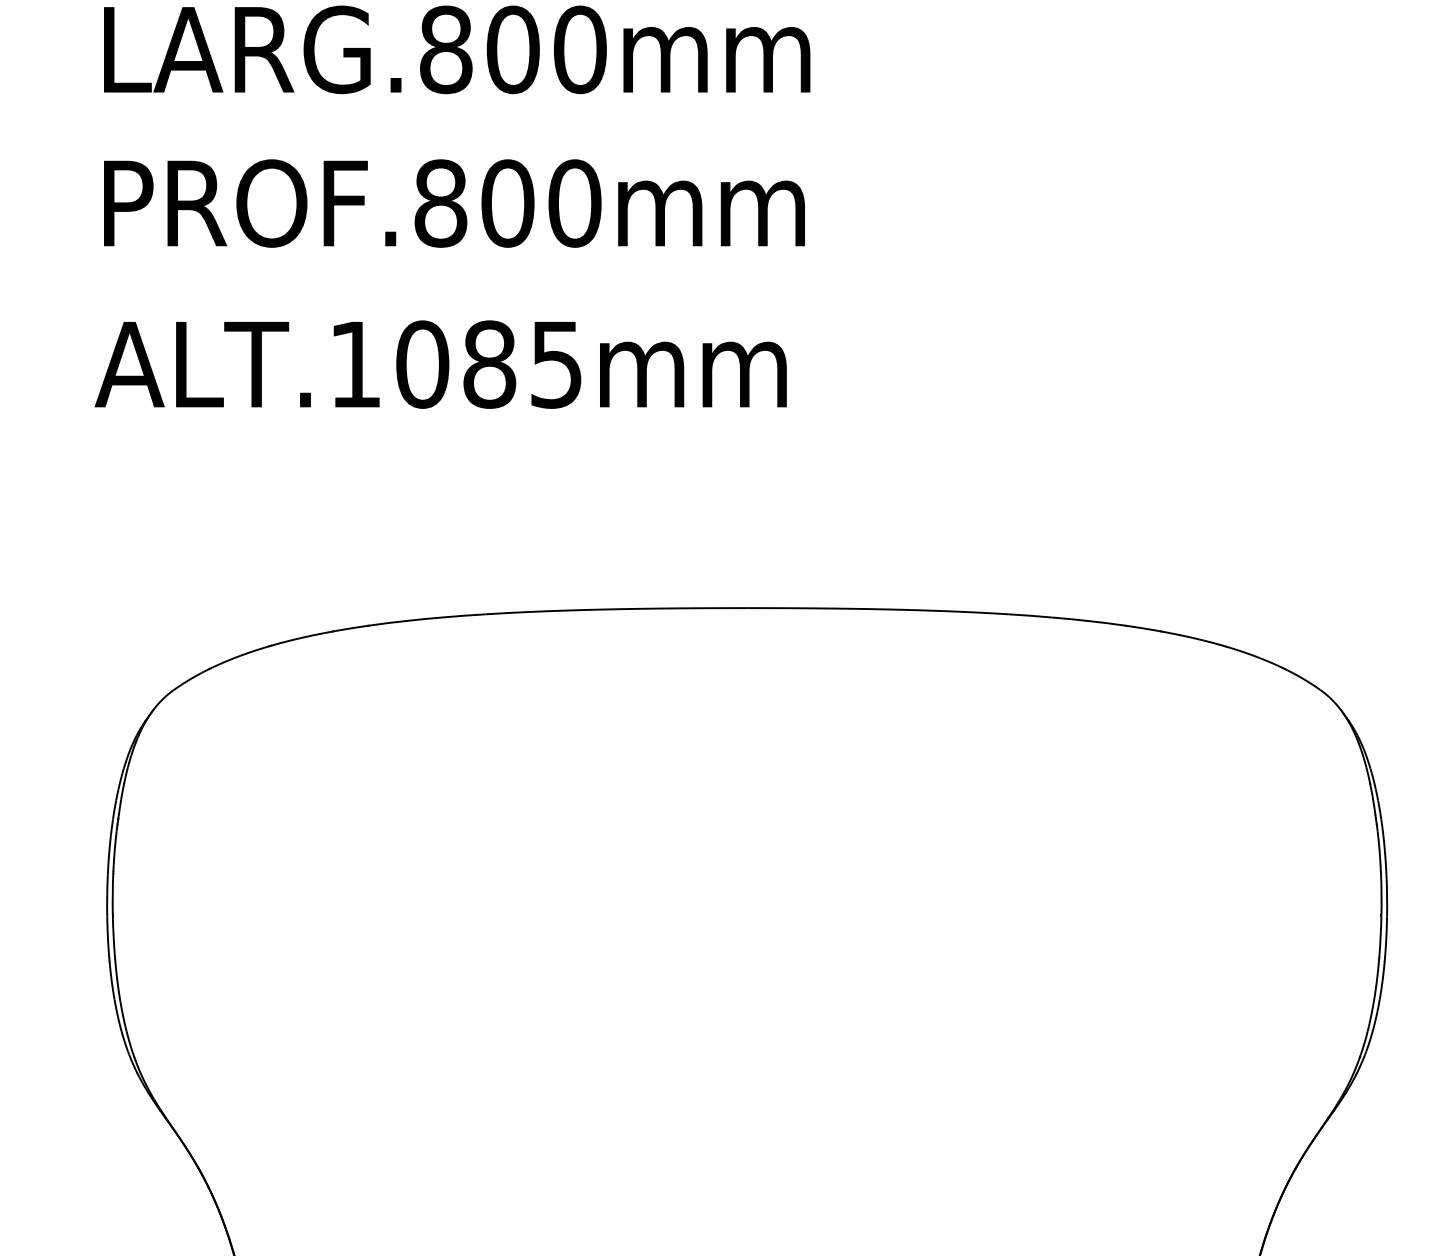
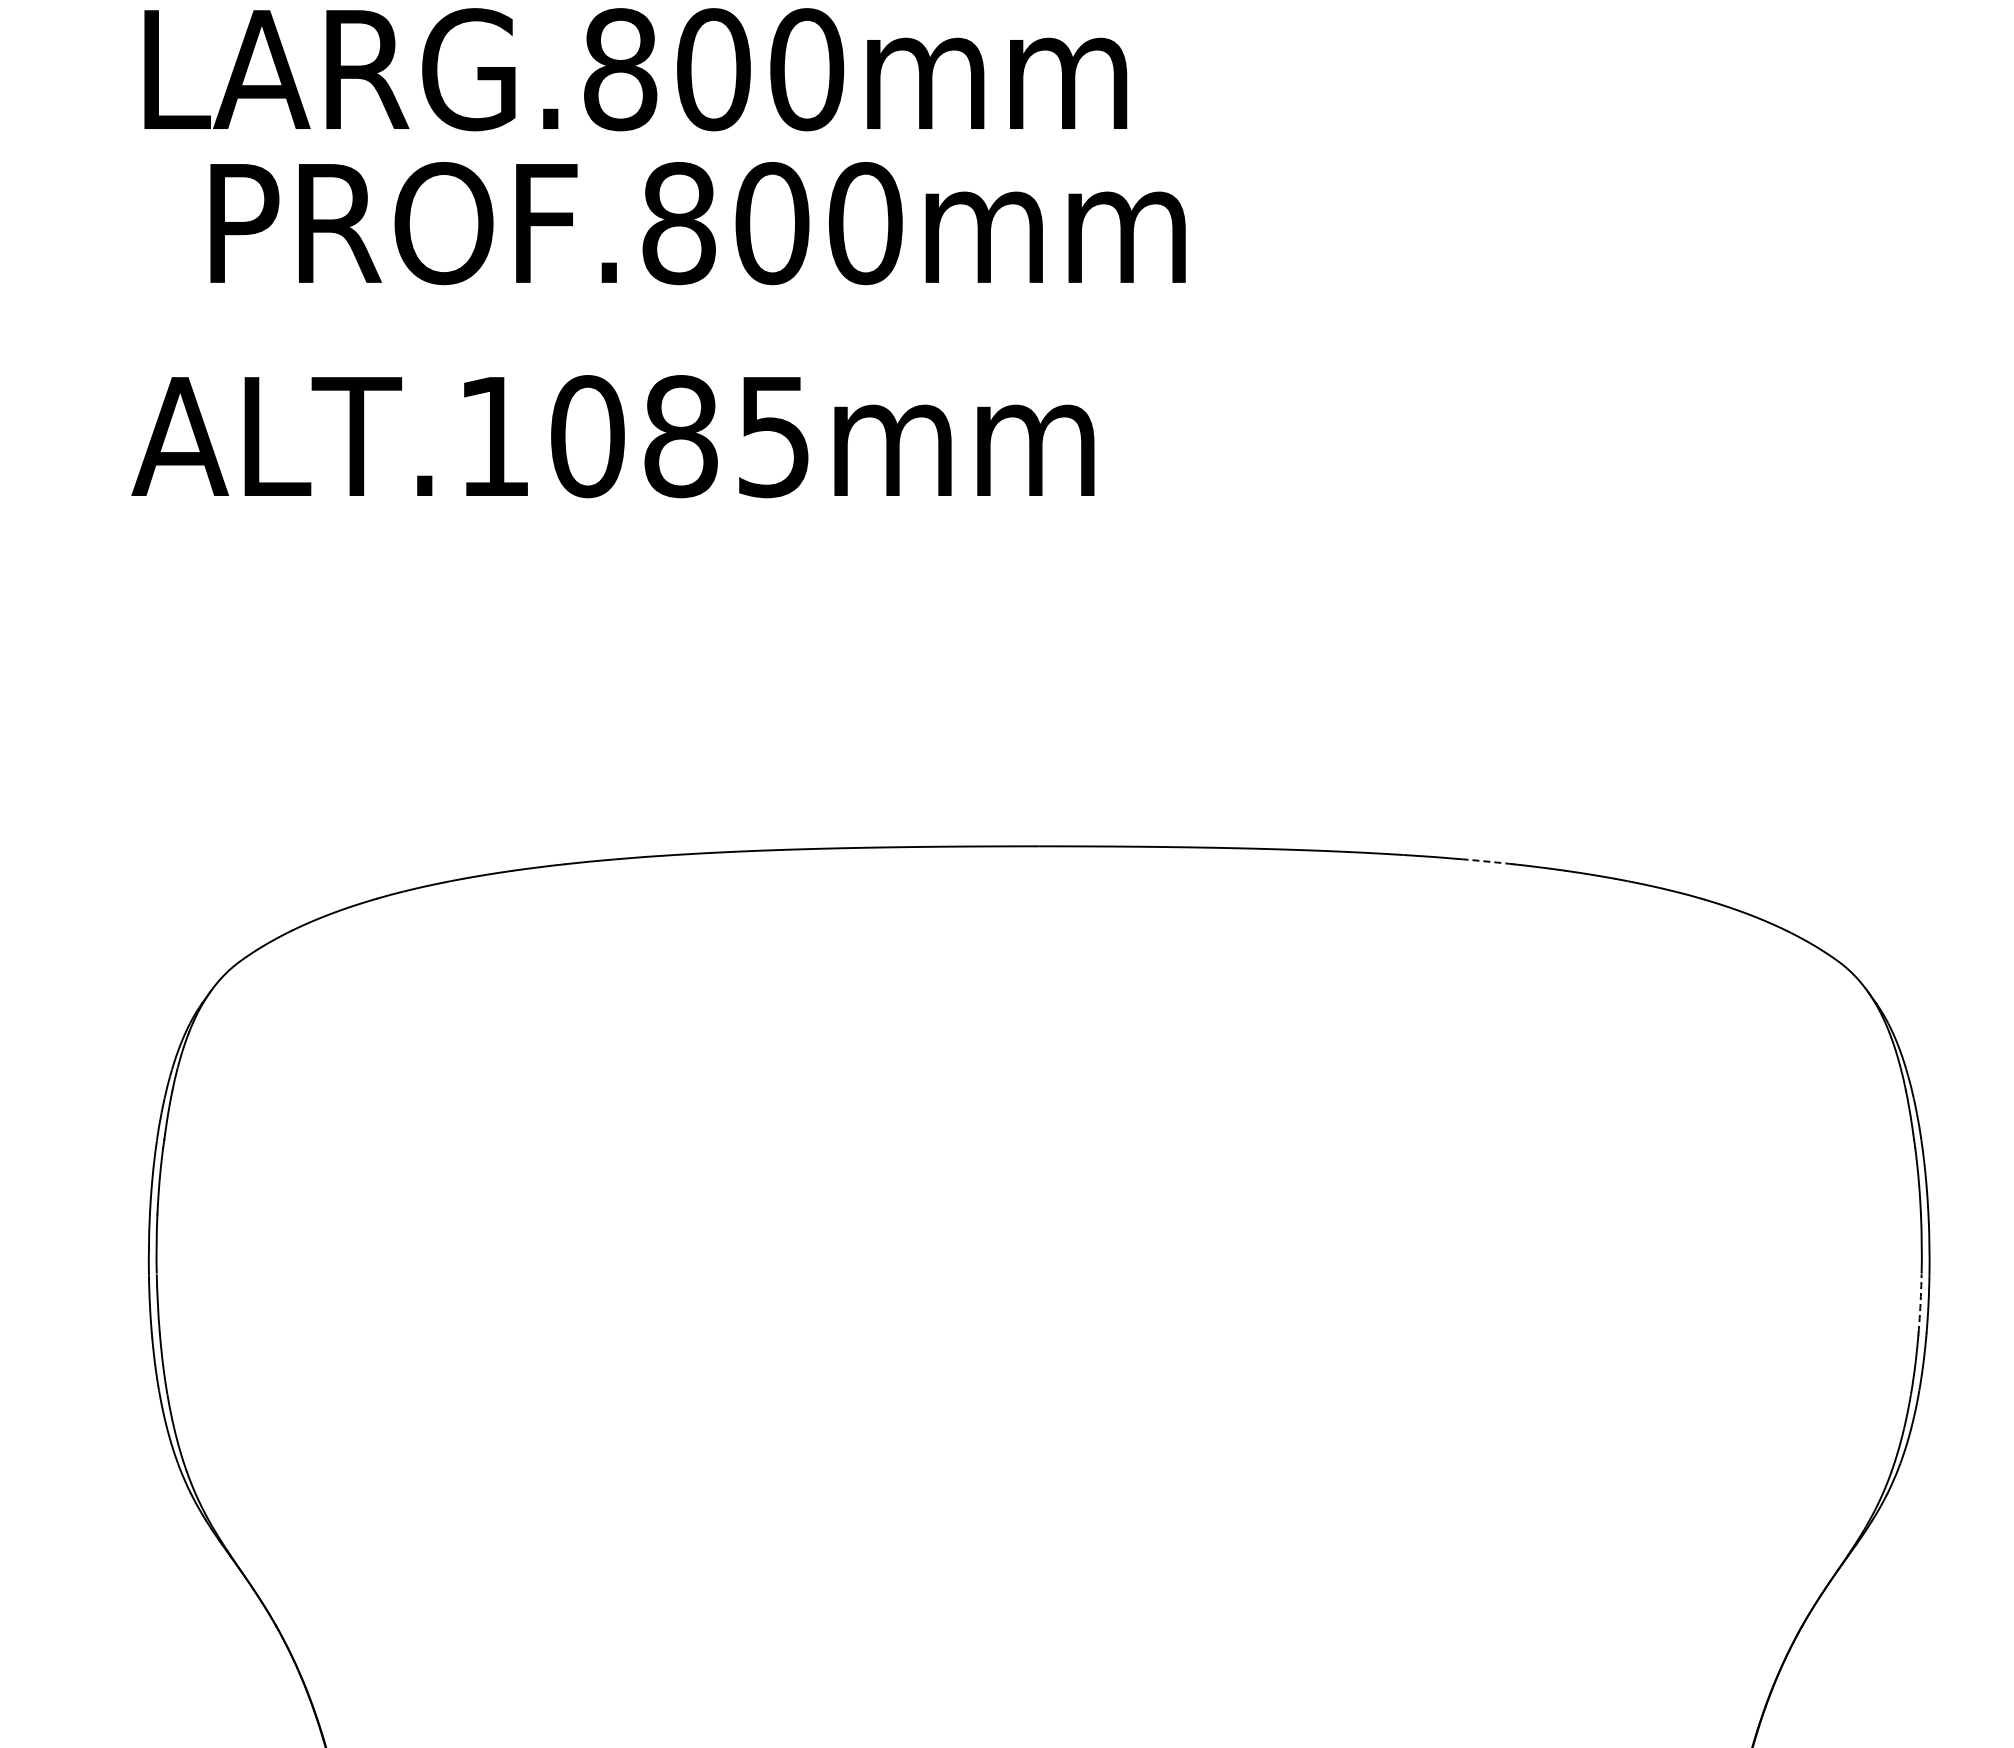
text: (454, 203) -> (697, 223), moved
text: (440, 364) -> (612, 436), moved
arc: (1070, 619) -> (1488, 861), solid -> dashed
arc: (1380, 936) -> (1920, 1303), solid -> dashed

